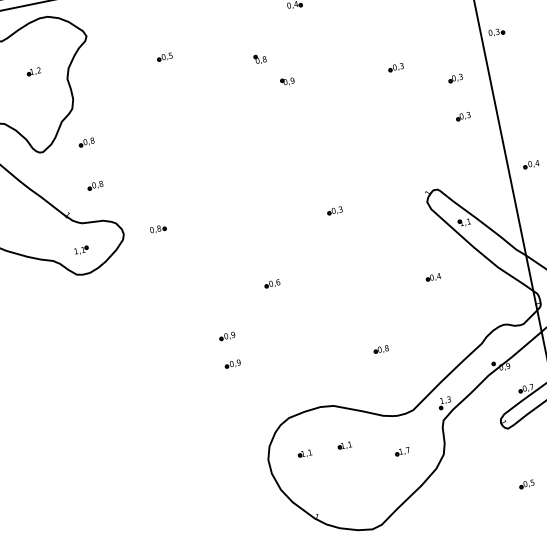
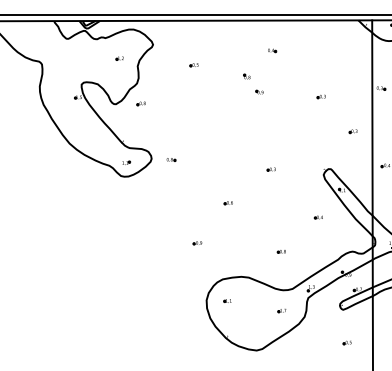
part: (454, 78) -> (352, 109), removed
part: (93, 185) -> (140, 128), removed
part: (227, 337) -> (197, 227), removed
part: (344, 444) -> (250, 300), removed

